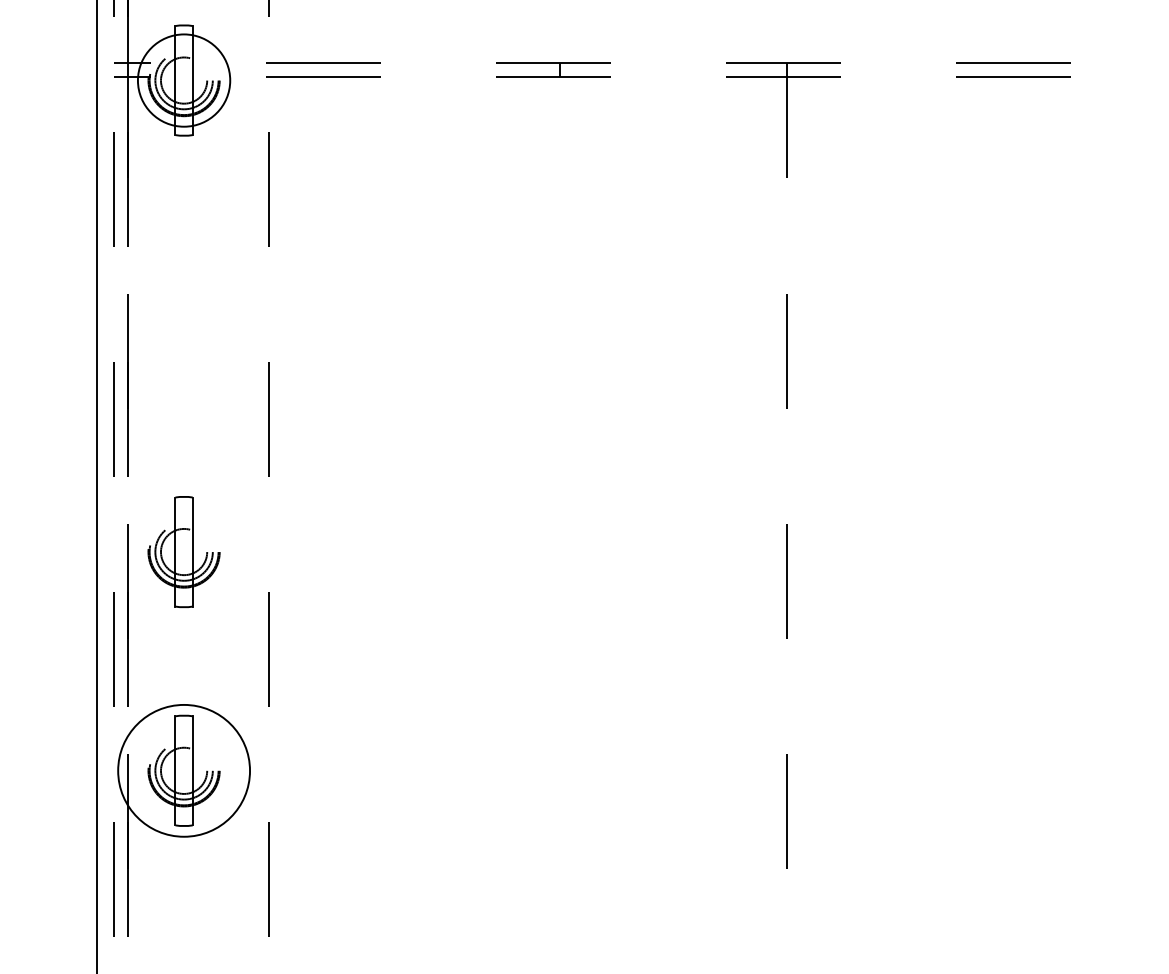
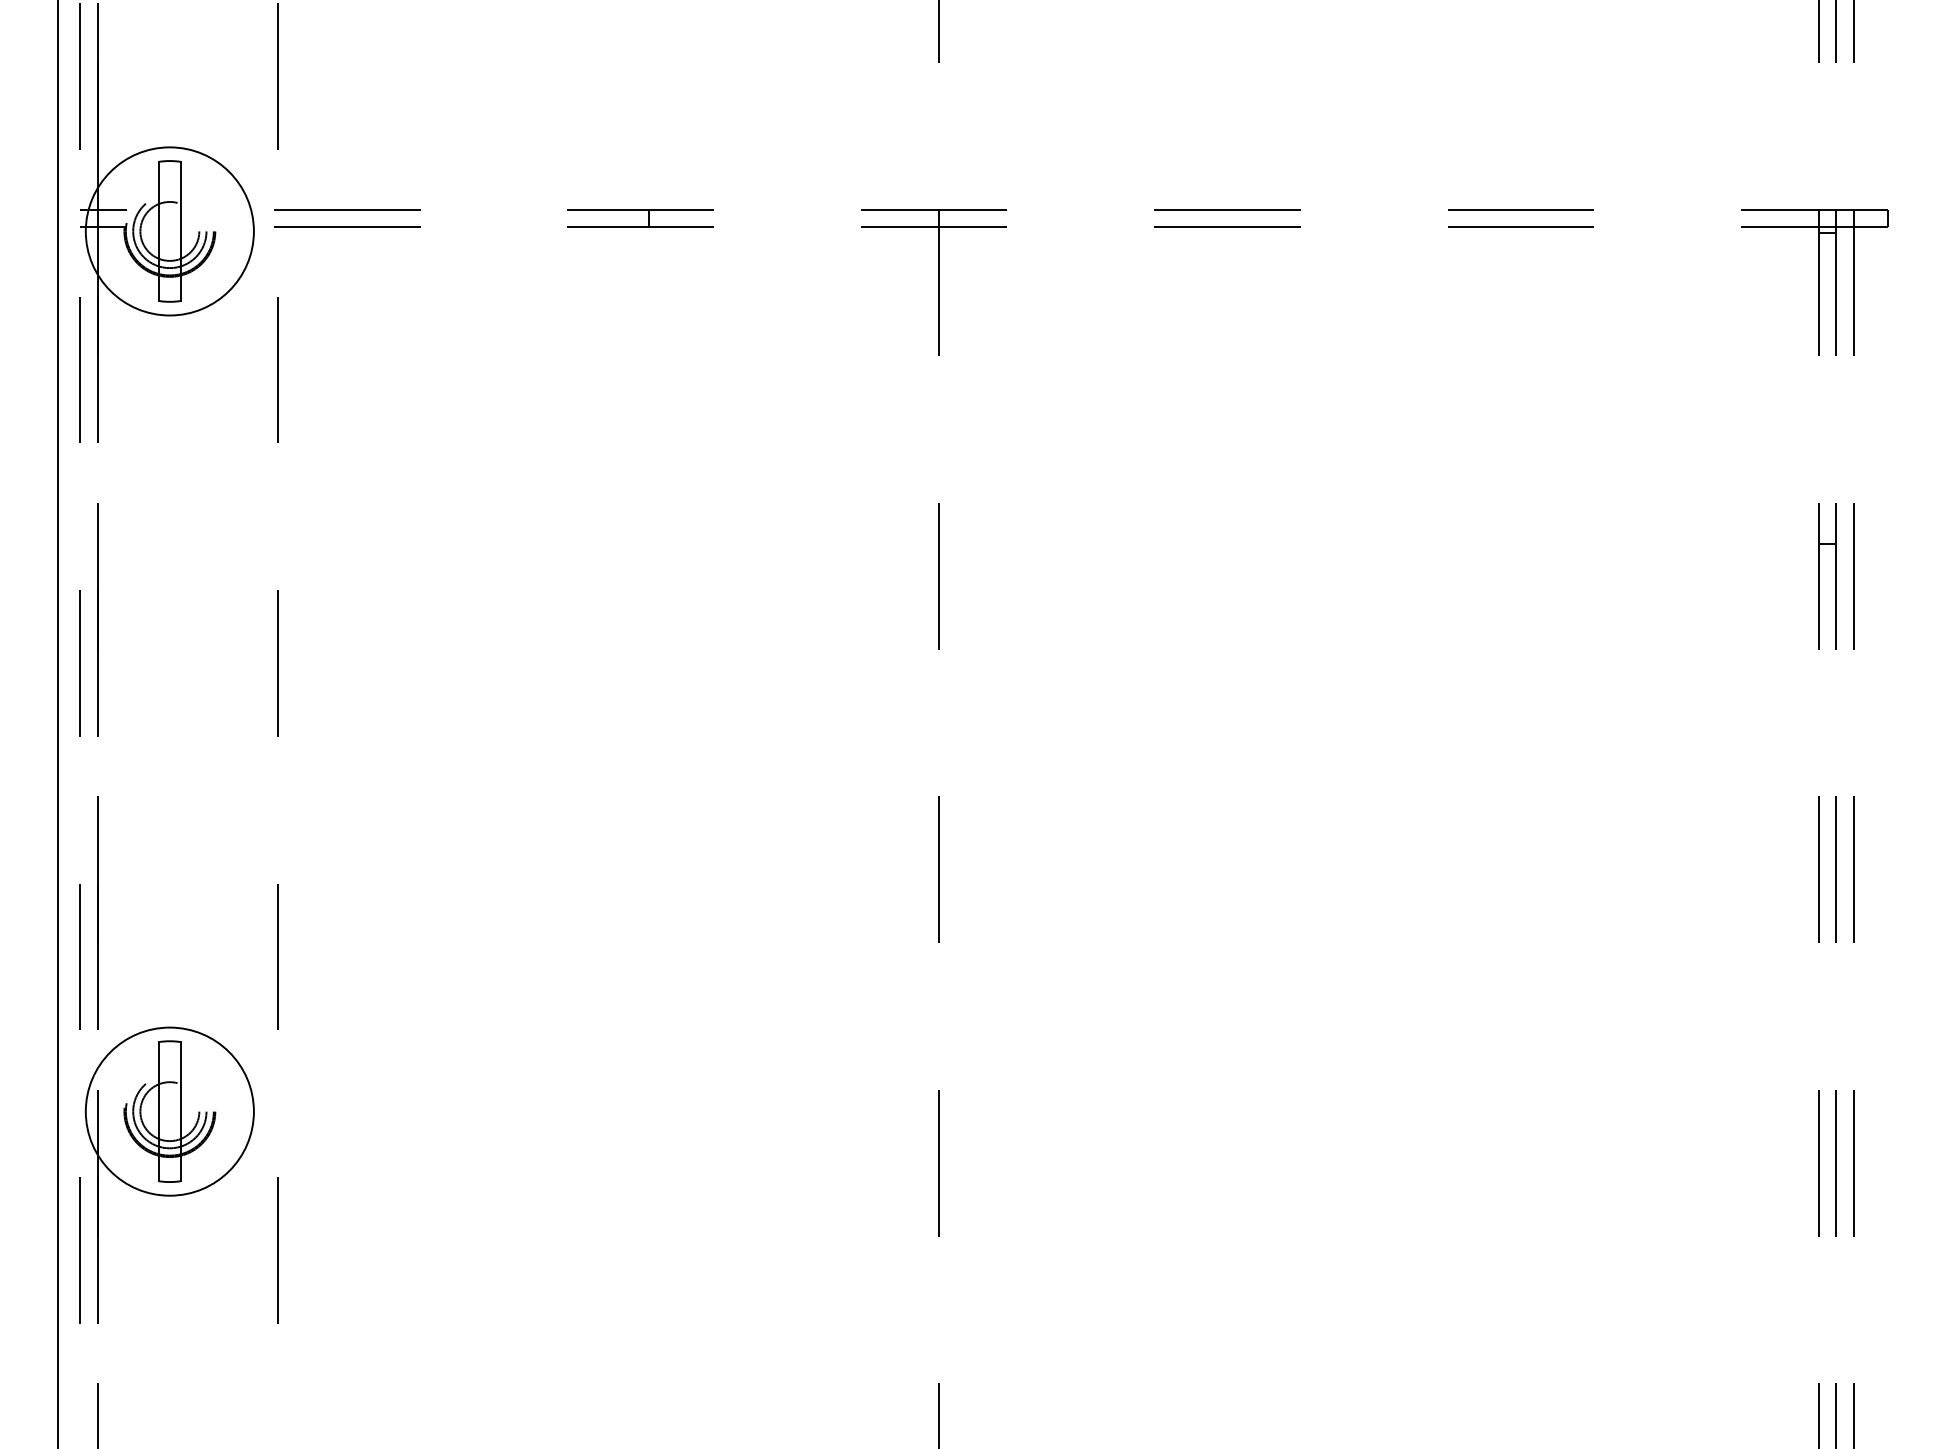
circle: (183, 80) -> (169, 231), size x1.43
part: (183, 551) -> (169, 832), removed

